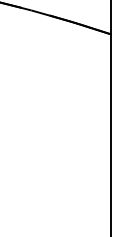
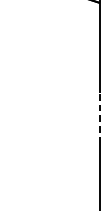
line: (110, 151) -> (99, 118), solid -> dashed

